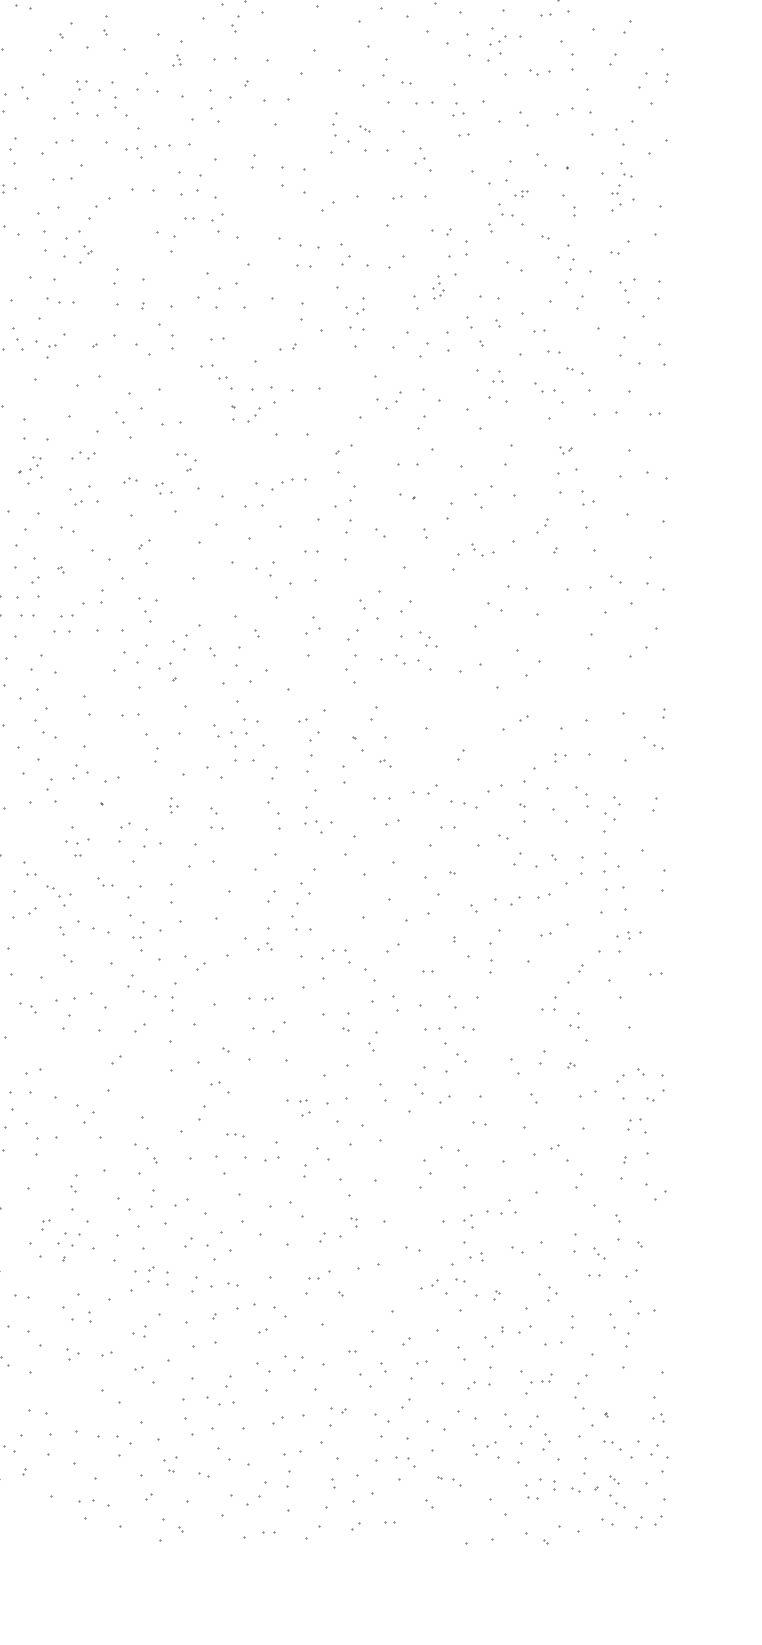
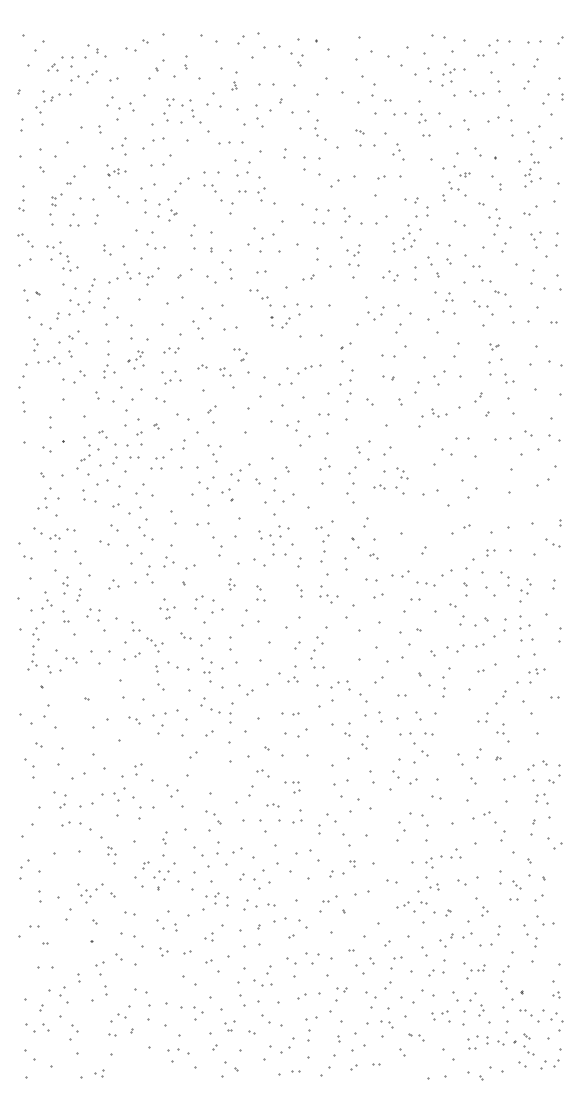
part: (236, 23) -> (300, 60), moved
part: (340, 126) -> (320, 129), moved
part: (133, 153) -> (209, 188), moved
part: (437, 287) -> (408, 237), size x1.67
part: (410, 344) -> (390, 275), size x0.62
part: (394, 659) -> (379, 486), size x0.62
part: (274, 814) -> (299, 590), size x0.62
part: (34, 1081) -> (138, 769), size x0.62
part: (298, 1108) -> (292, 787), moved

